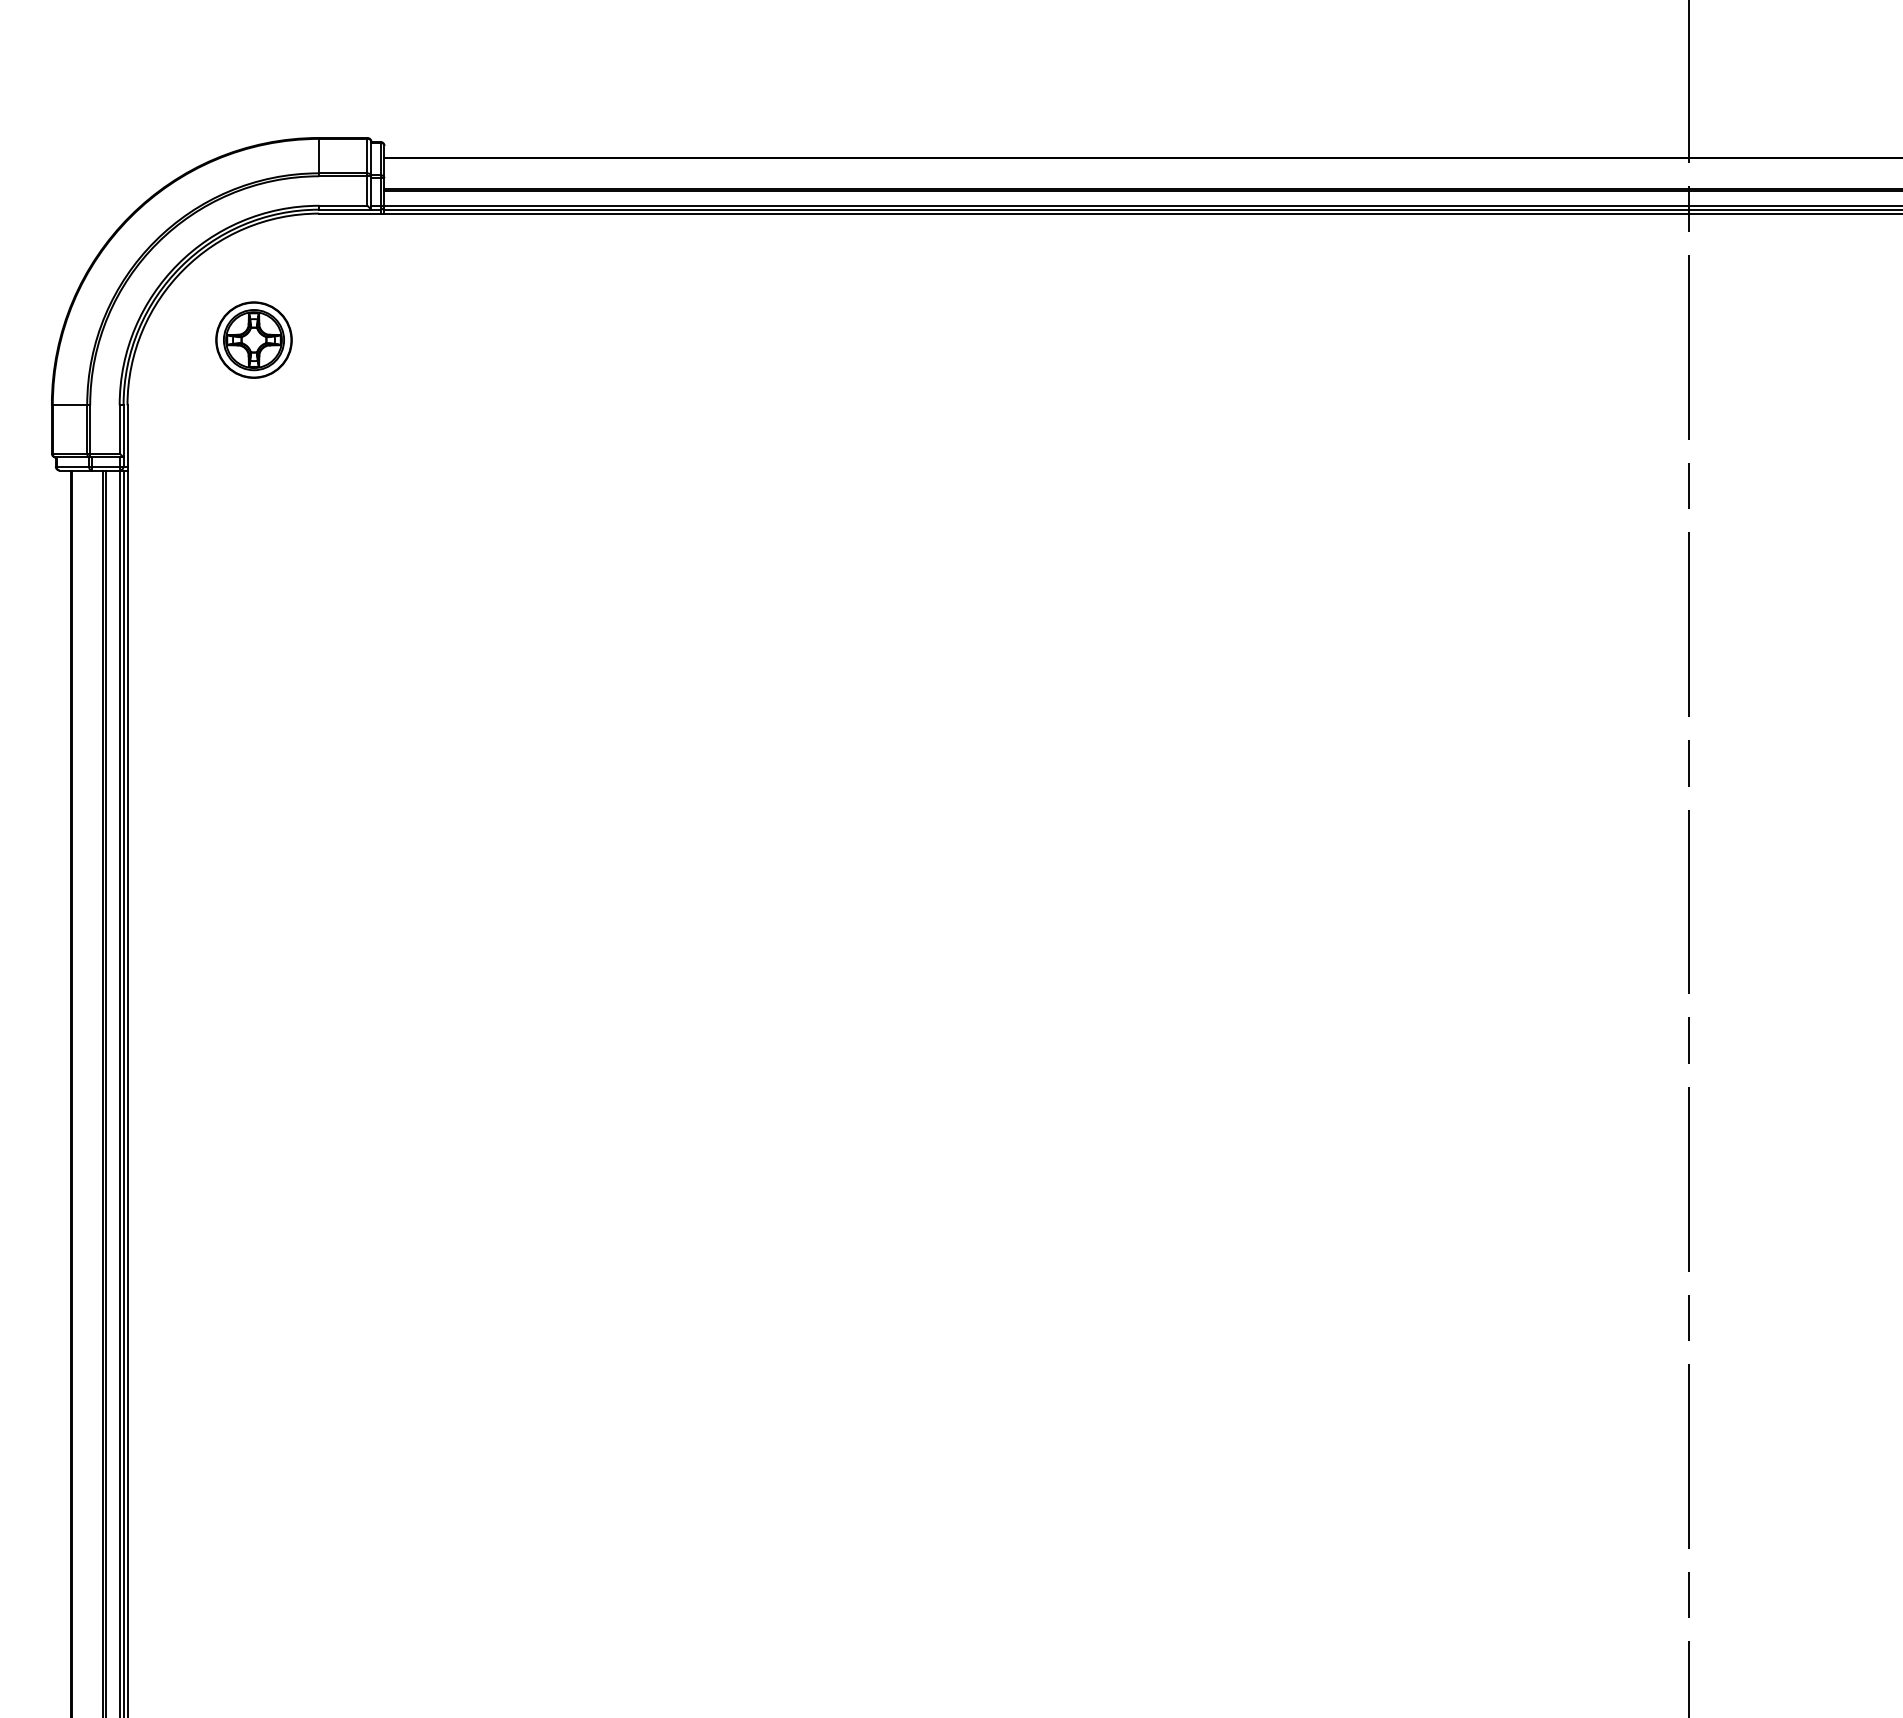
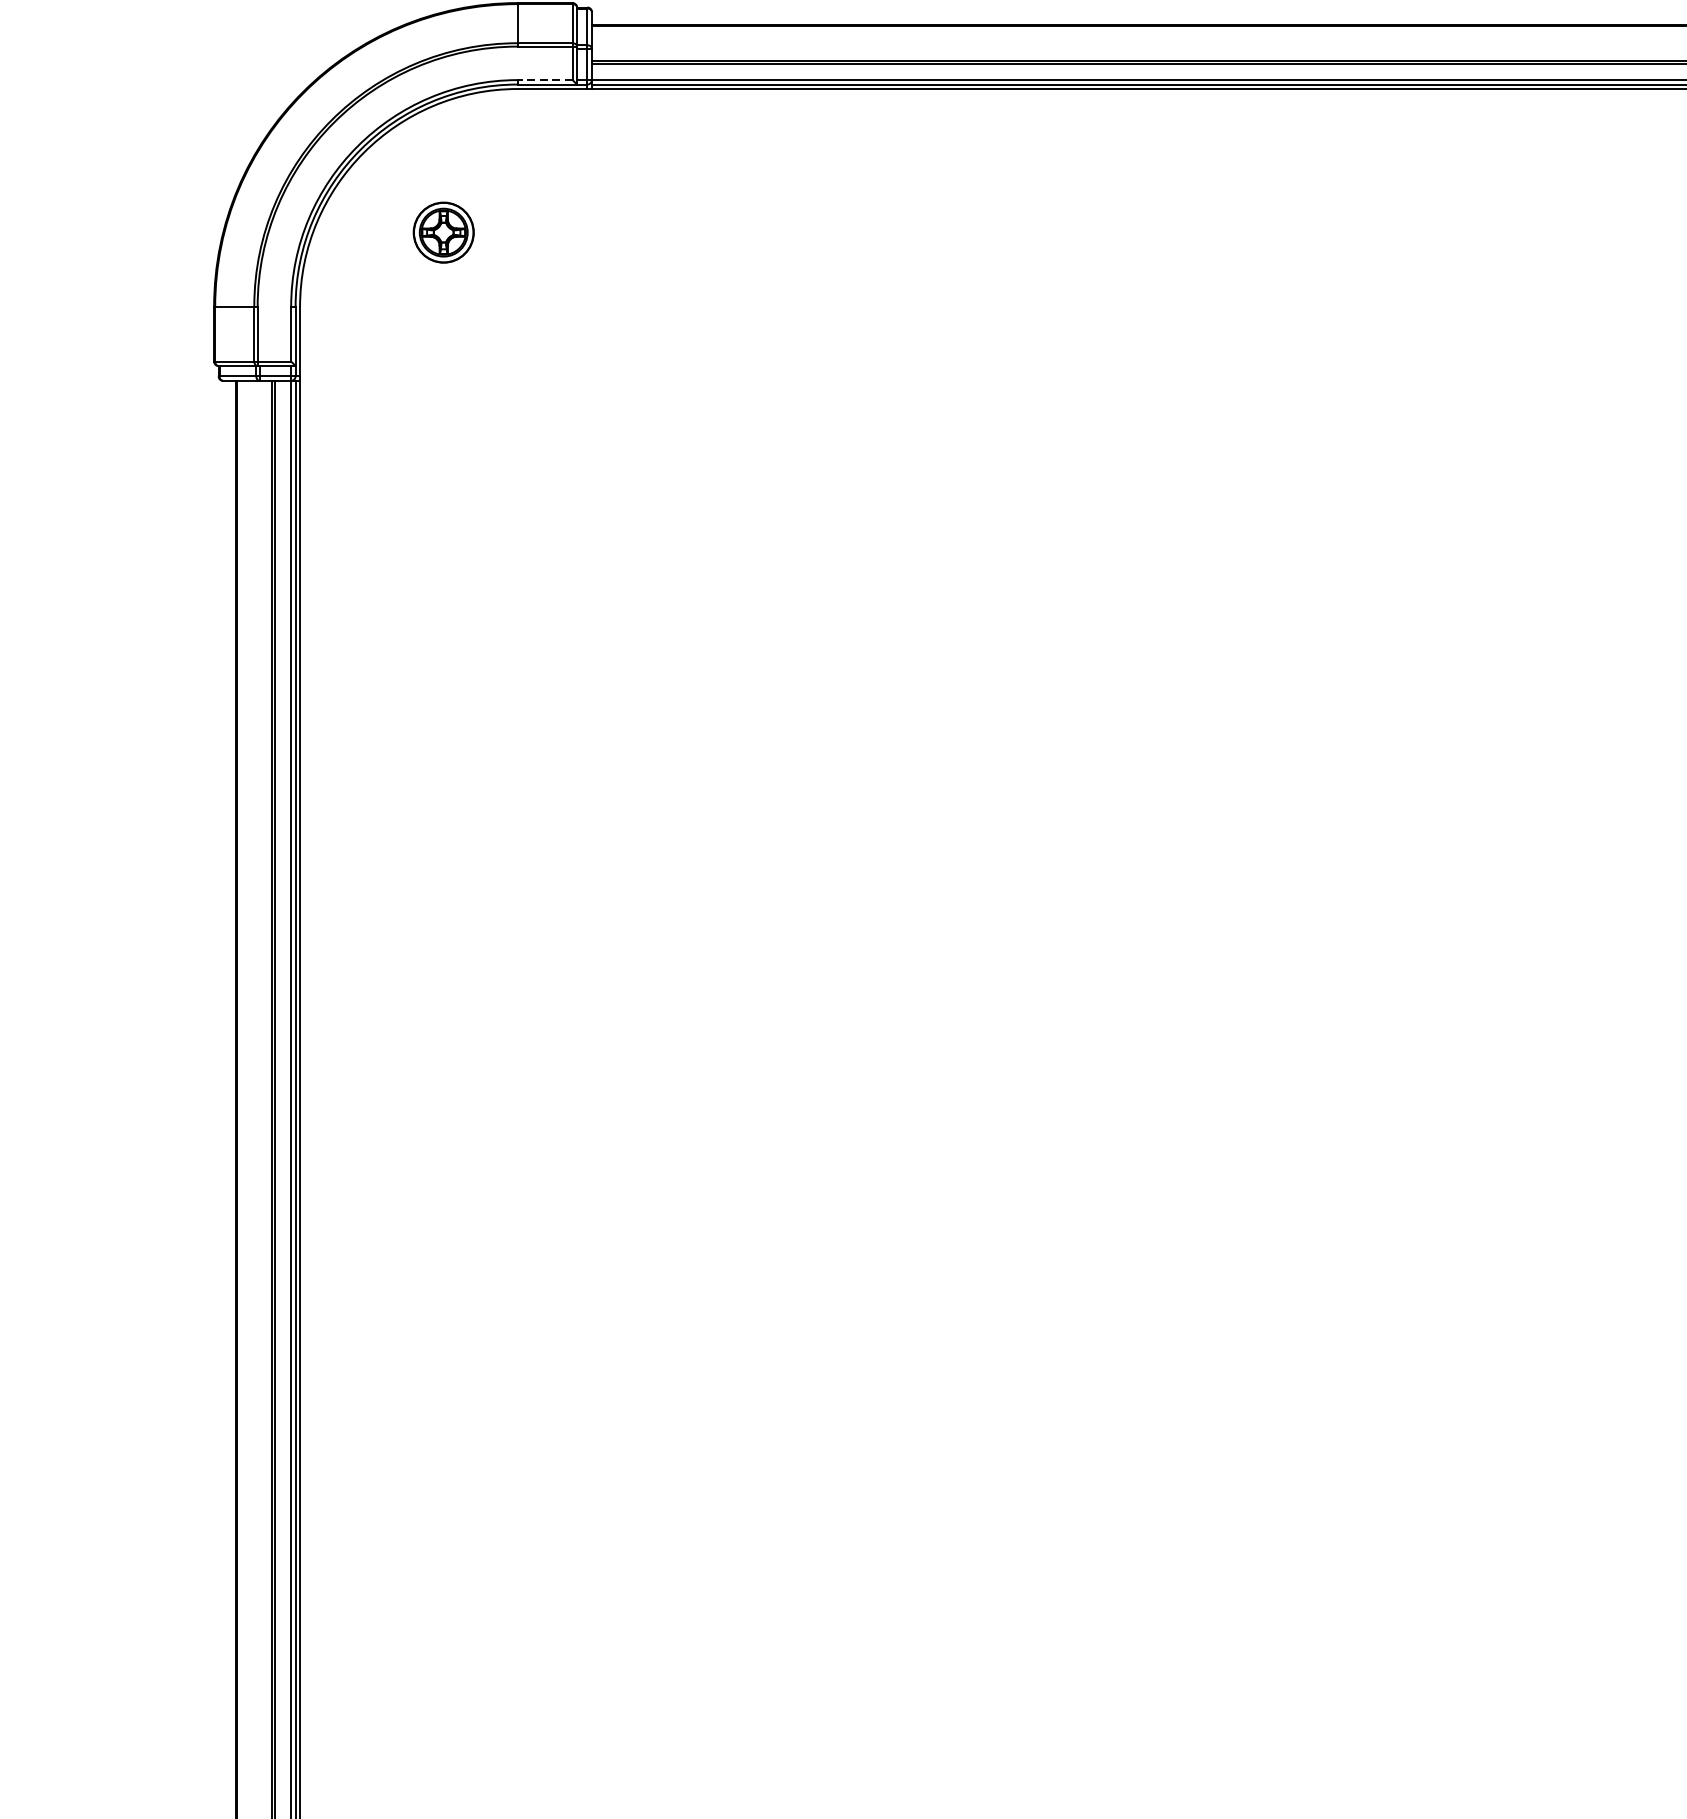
line: (342, 205) -> (544, 79), solid -> dashed
part: (253, 339) -> (443, 231), size x0.7

